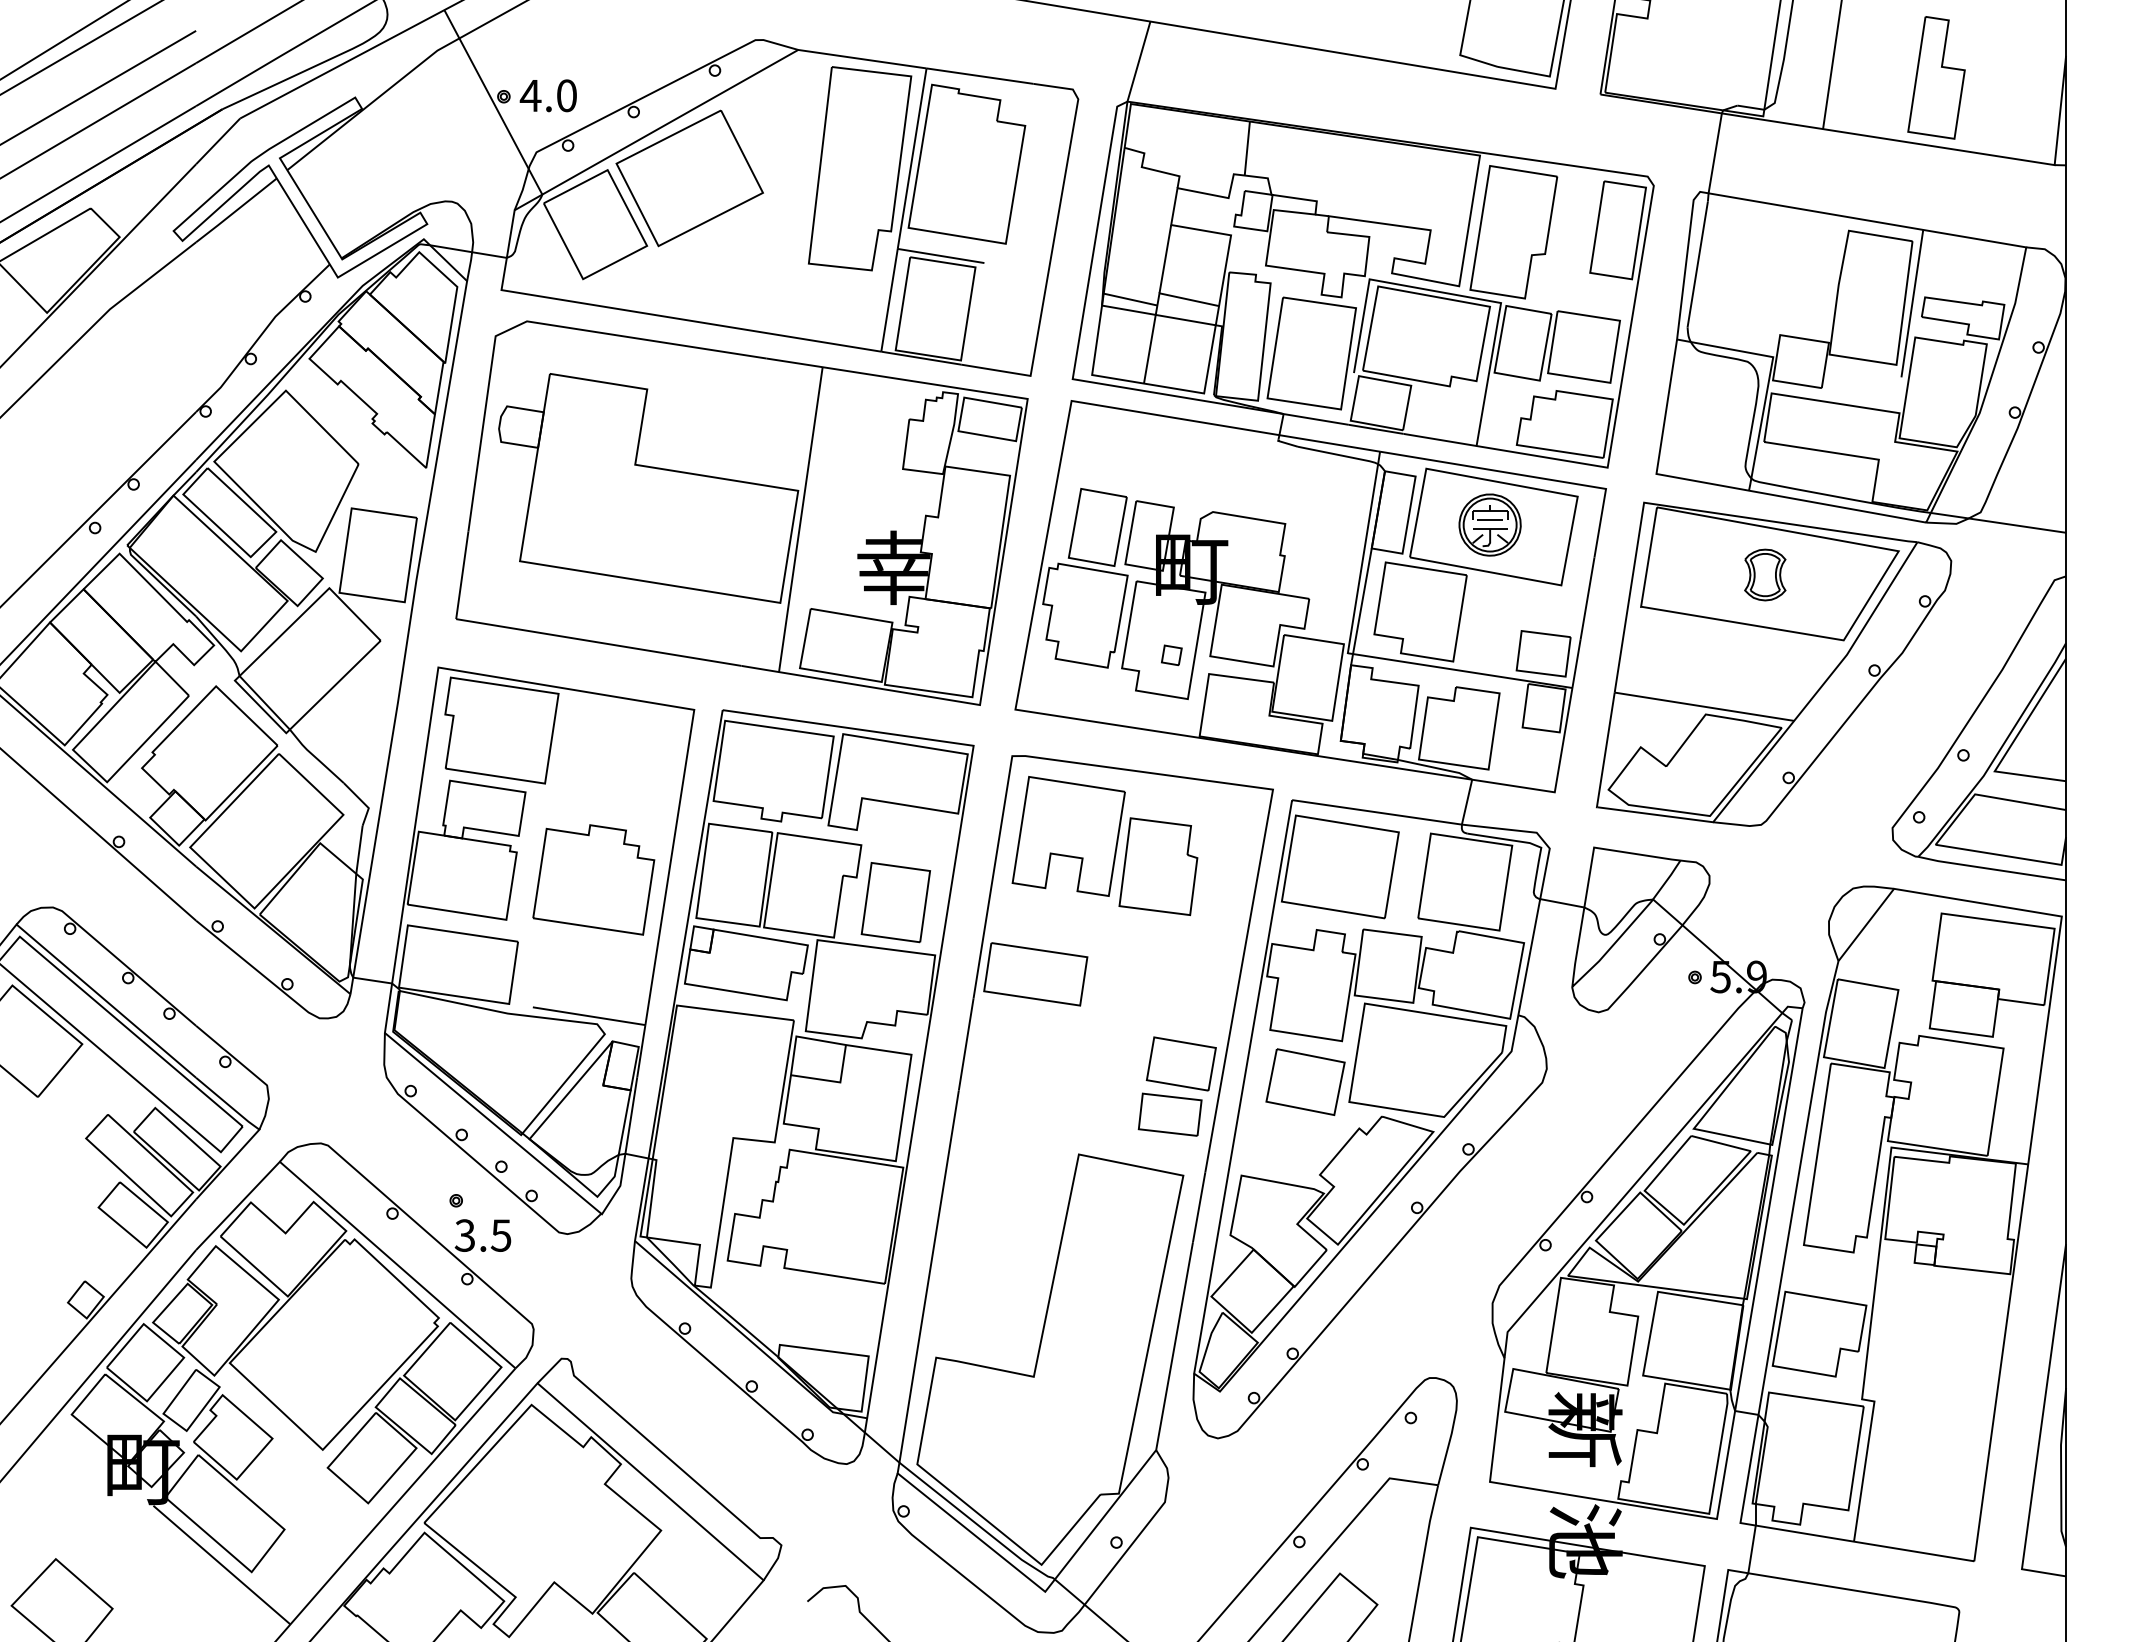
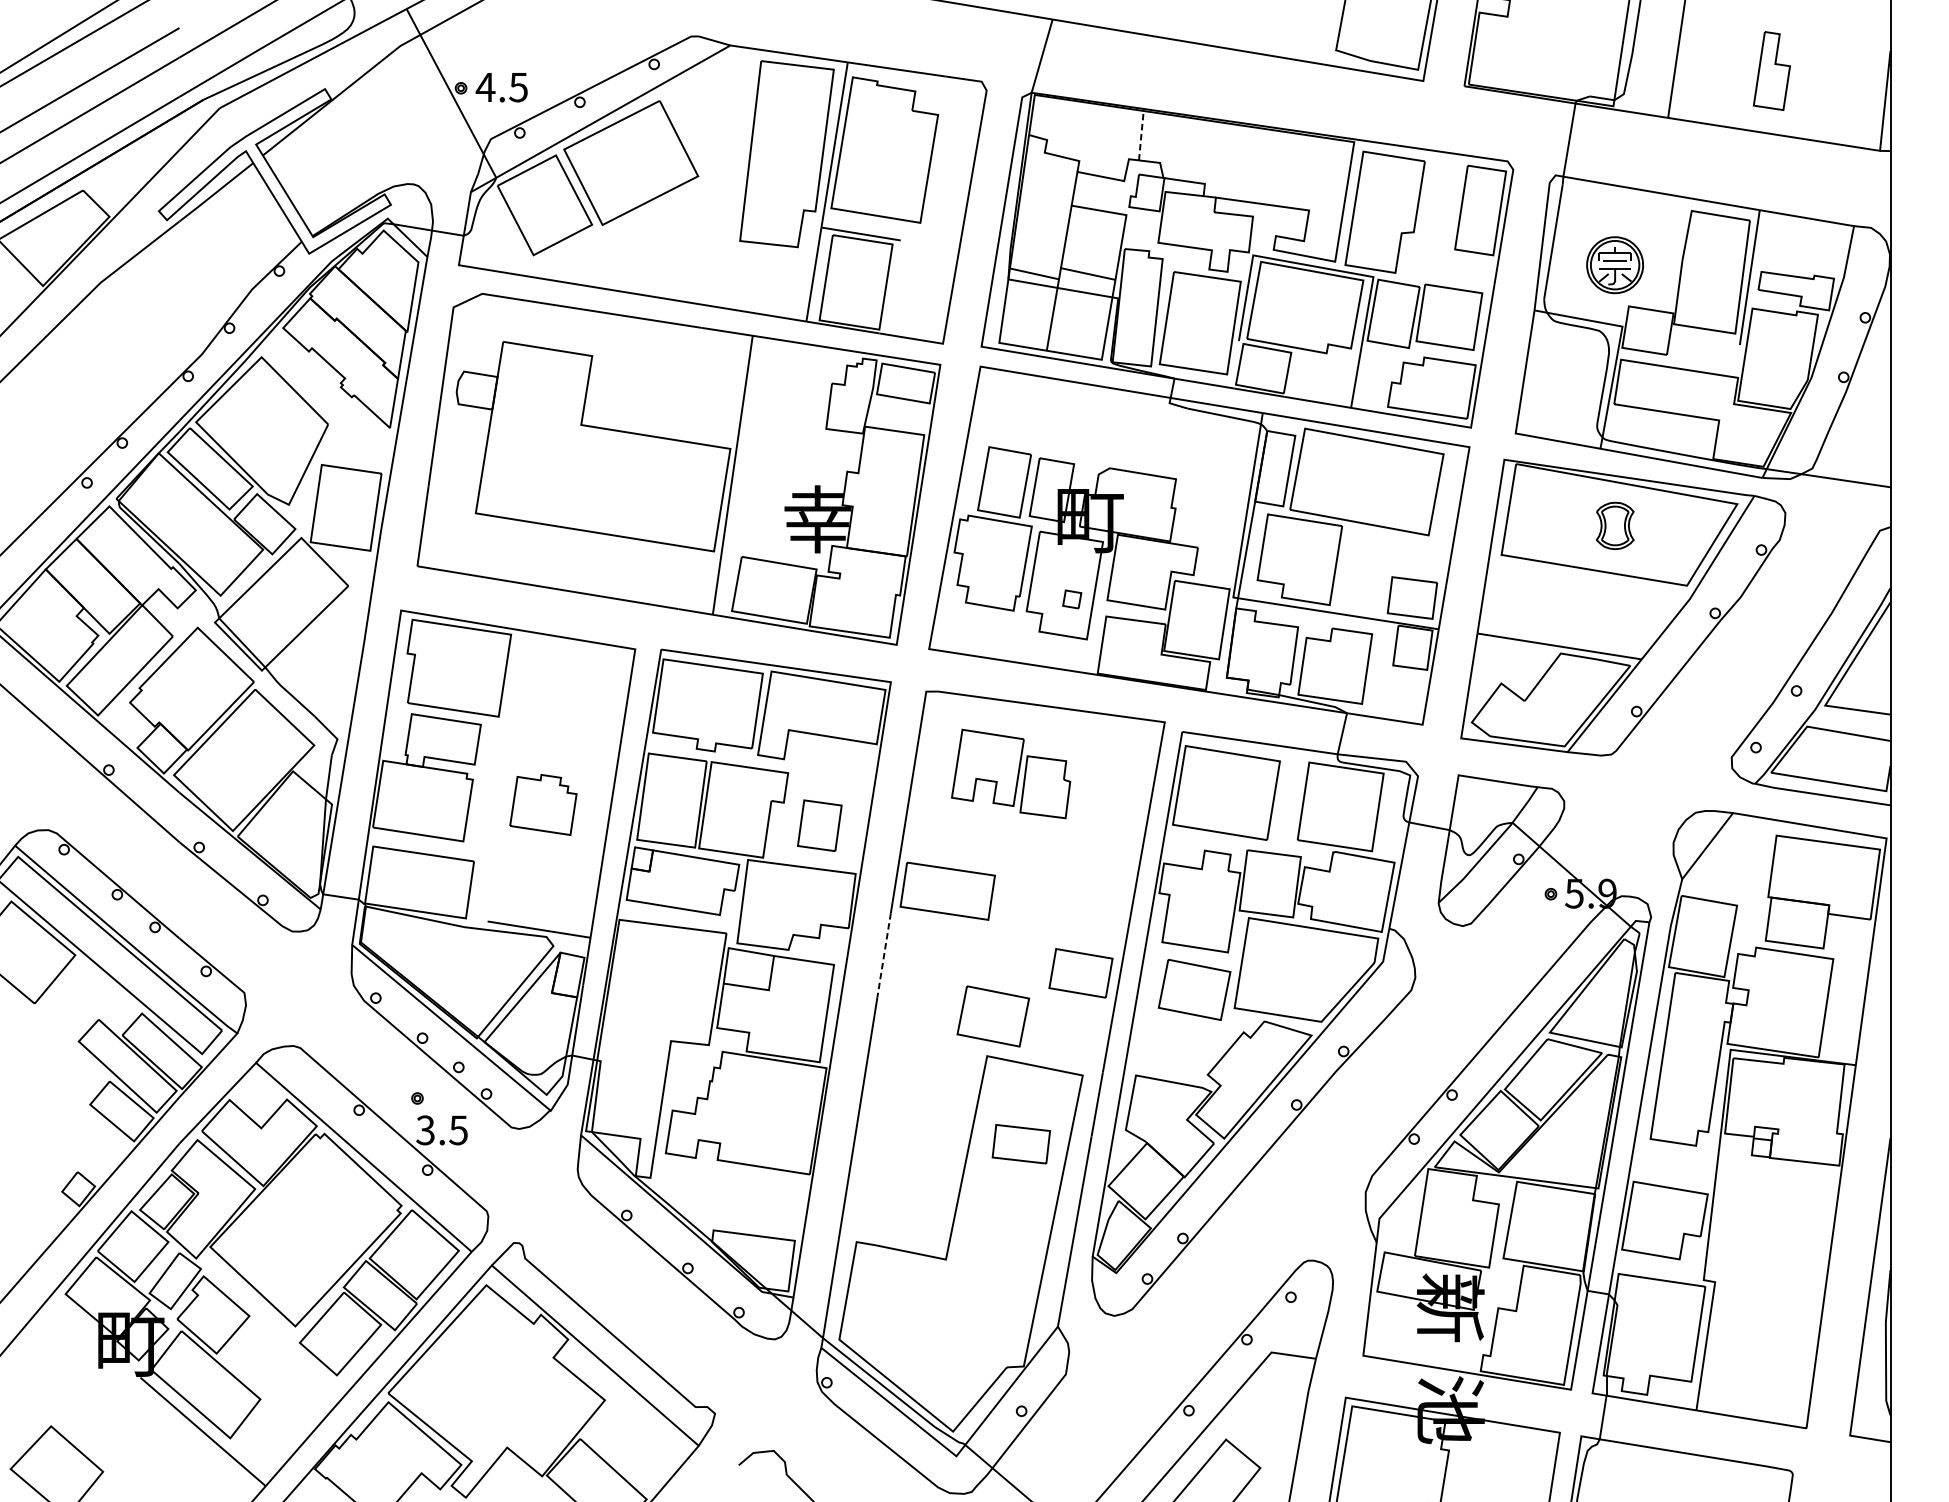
part: (1936, 77) -> (1771, 70), size x0.7
text: (566, 95) -> (518, 87), 4.0 -> 4.5
line: (1247, 148) -> (1141, 135), solid -> dashed
part: (1489, 524) -> (1614, 264), moved
part: (1104, 846) -> (1010, 774), size x0.7
part: (593, 879) -> (543, 804), size x0.6
part: (895, 902) -> (819, 825), size x0.7
line: (966, 1044) -> (884, 955), solid -> dashed
part: (1085, 1110) -> (993, 1015), added
part: (1169, 1114) -> (1020, 1143), moved

